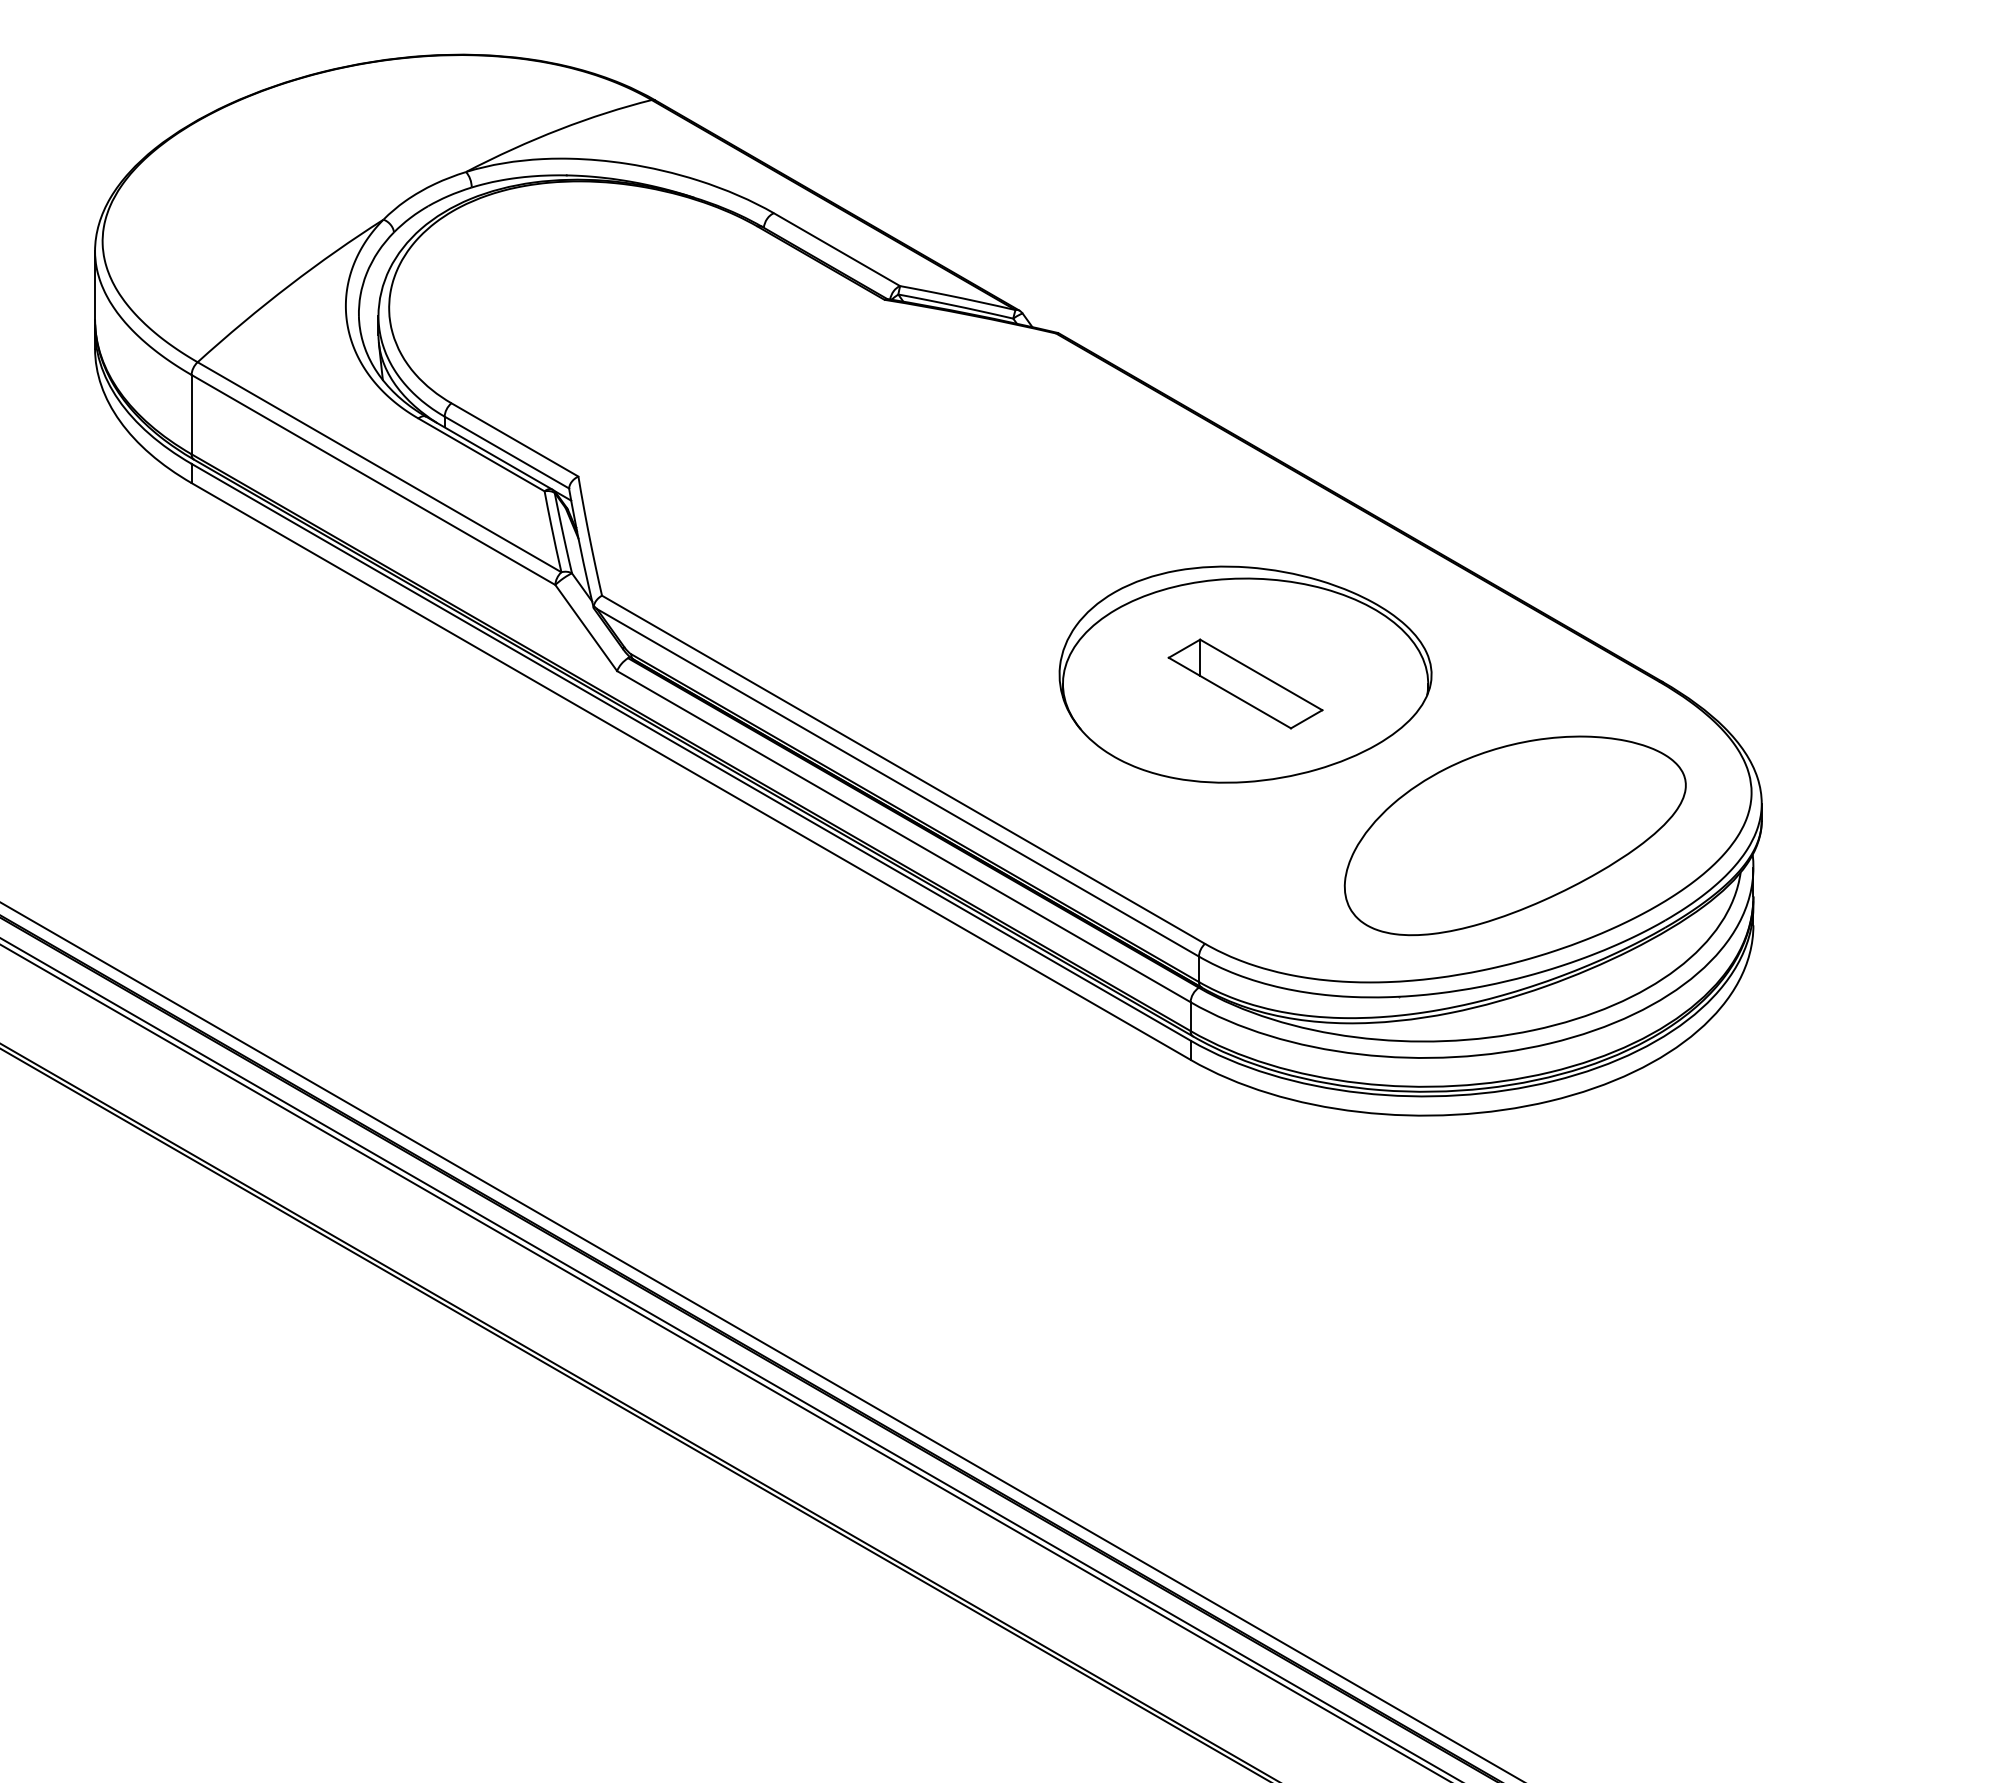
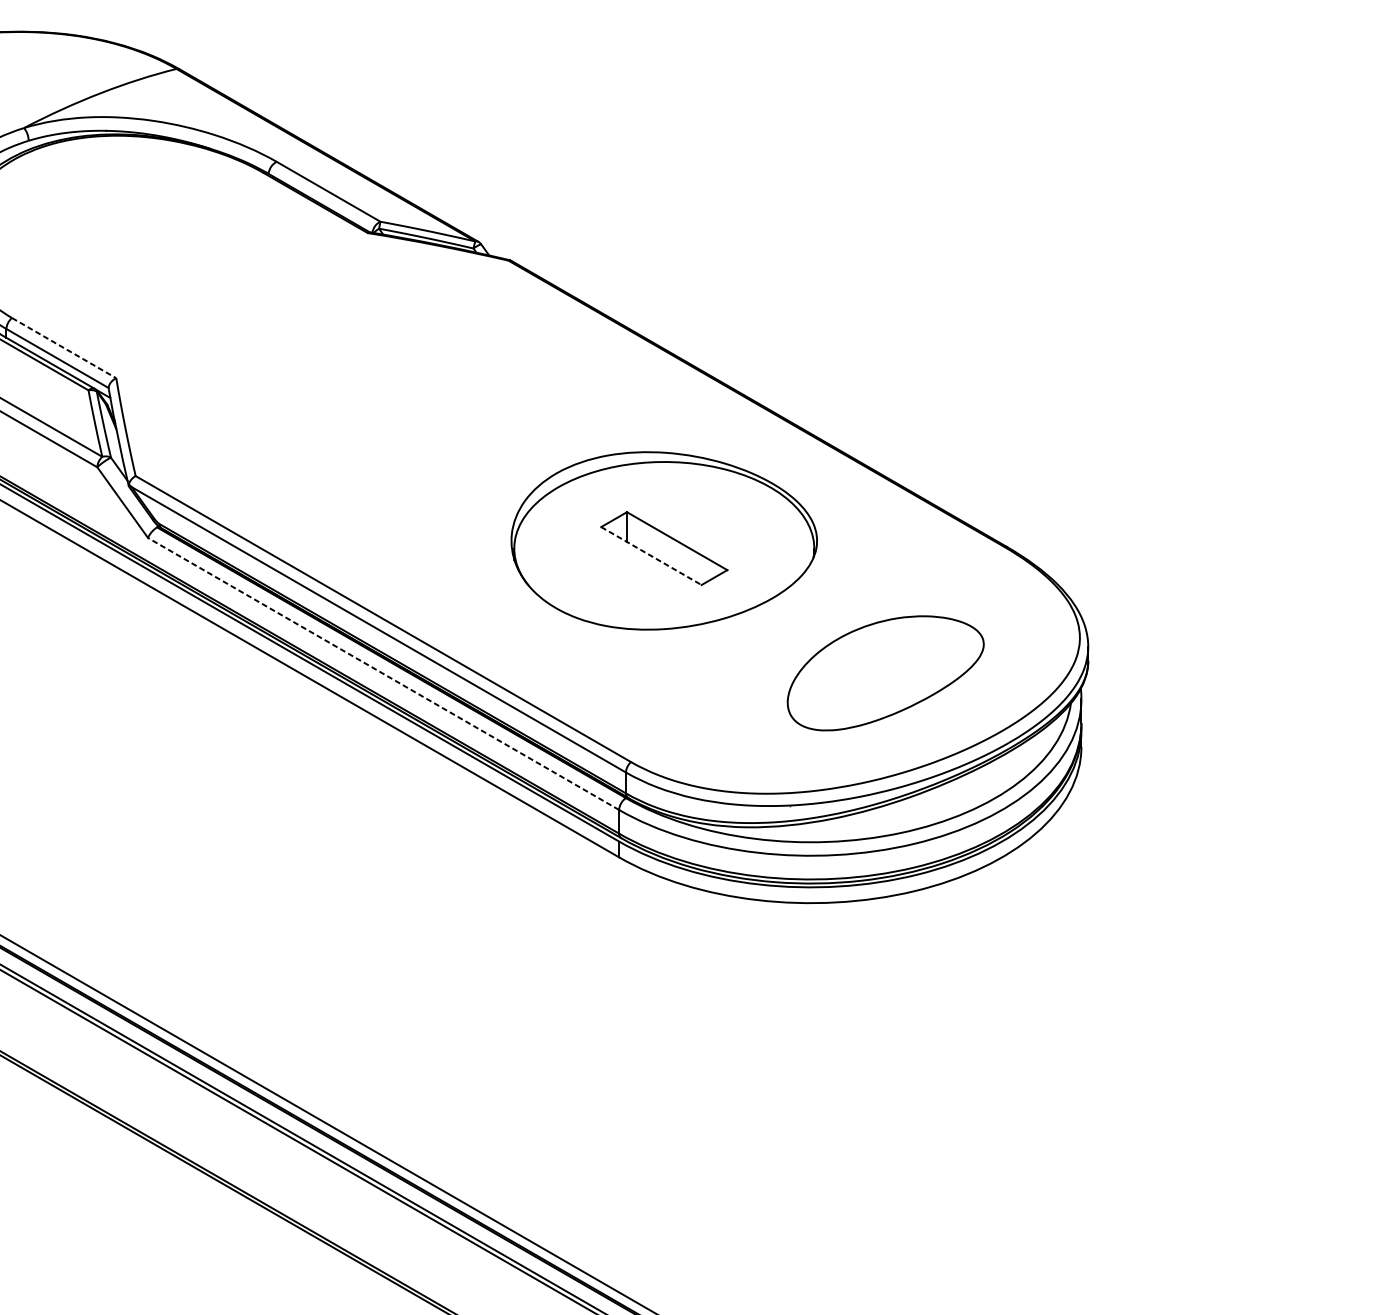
line: (515, 440) -> (64, 348), solid -> dashed
line: (1229, 693) -> (651, 556), solid -> dashed
part: (1514, 835) -> (885, 673), size x0.7
line: (903, 836) -> (383, 673), solid -> dashed

